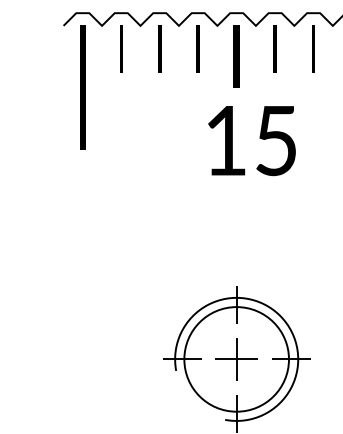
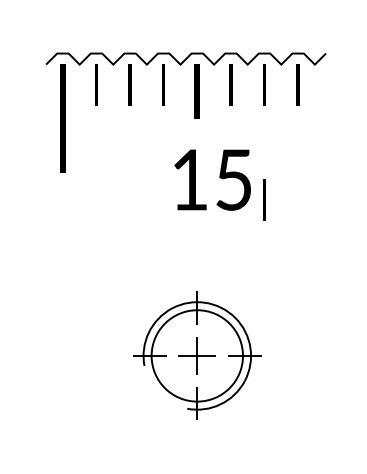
text: (251, 140) -> (212, 179), moved
line: (313, 180) -> (264, 199), added

